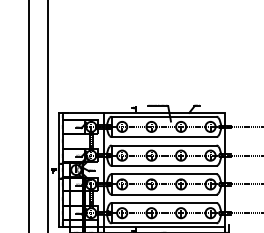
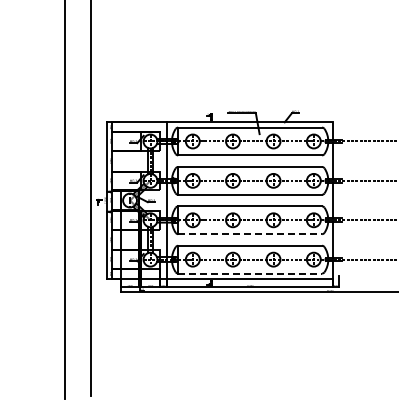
line: (164, 194) -> (250, 234), solid -> dashed
line: (164, 223) -> (250, 273), solid -> dashed

